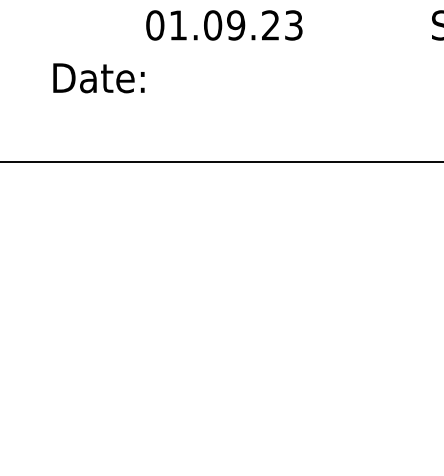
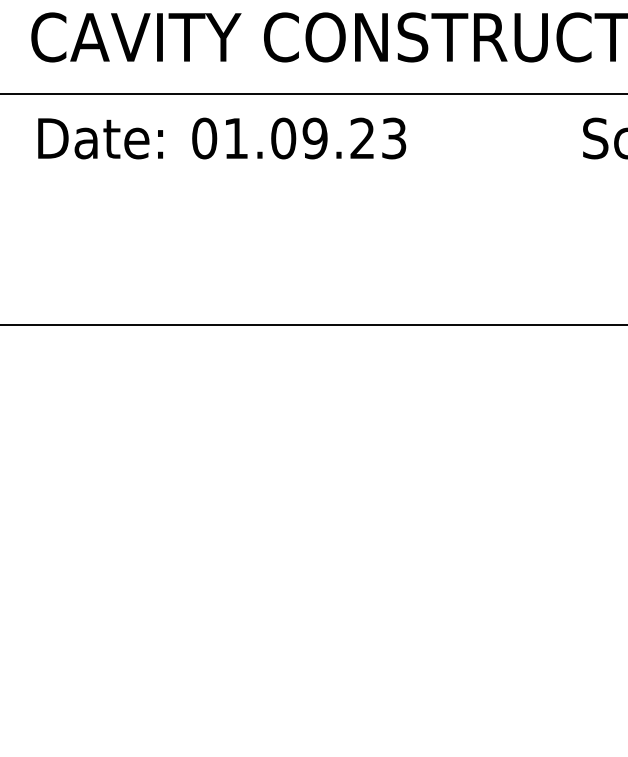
text: (98, 78) -> (100, 138), moved

